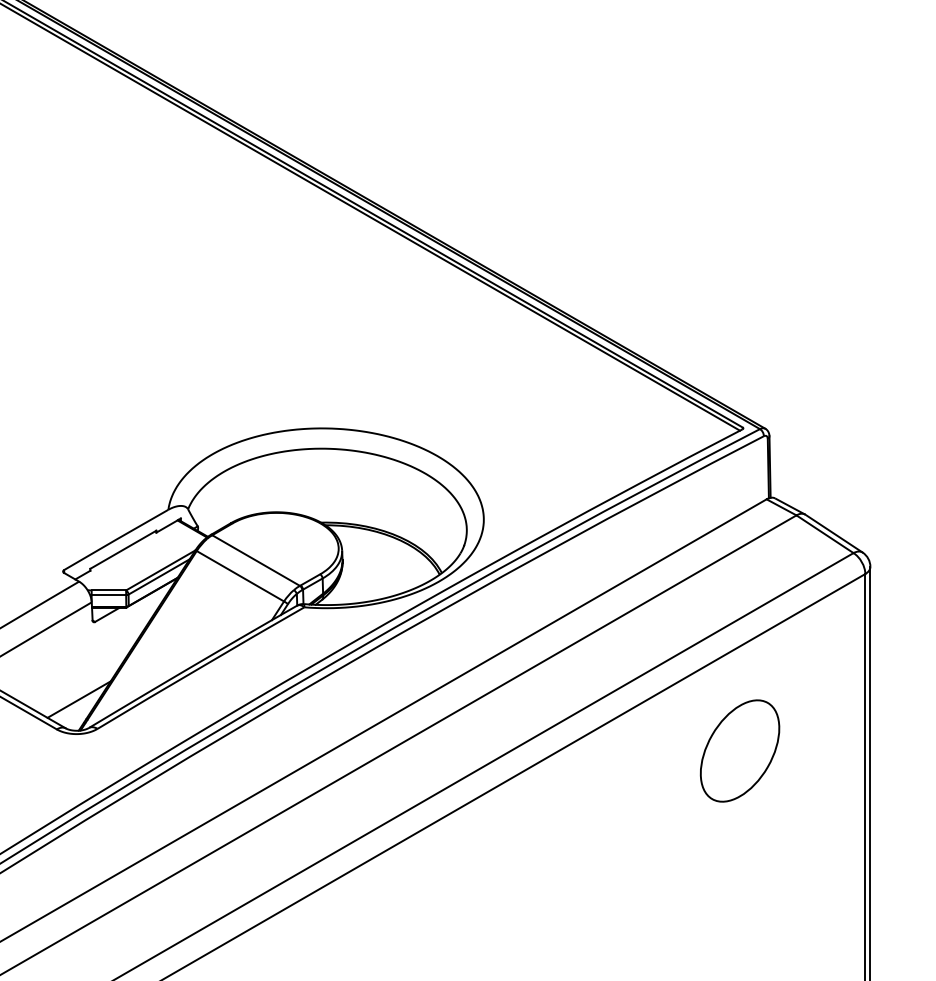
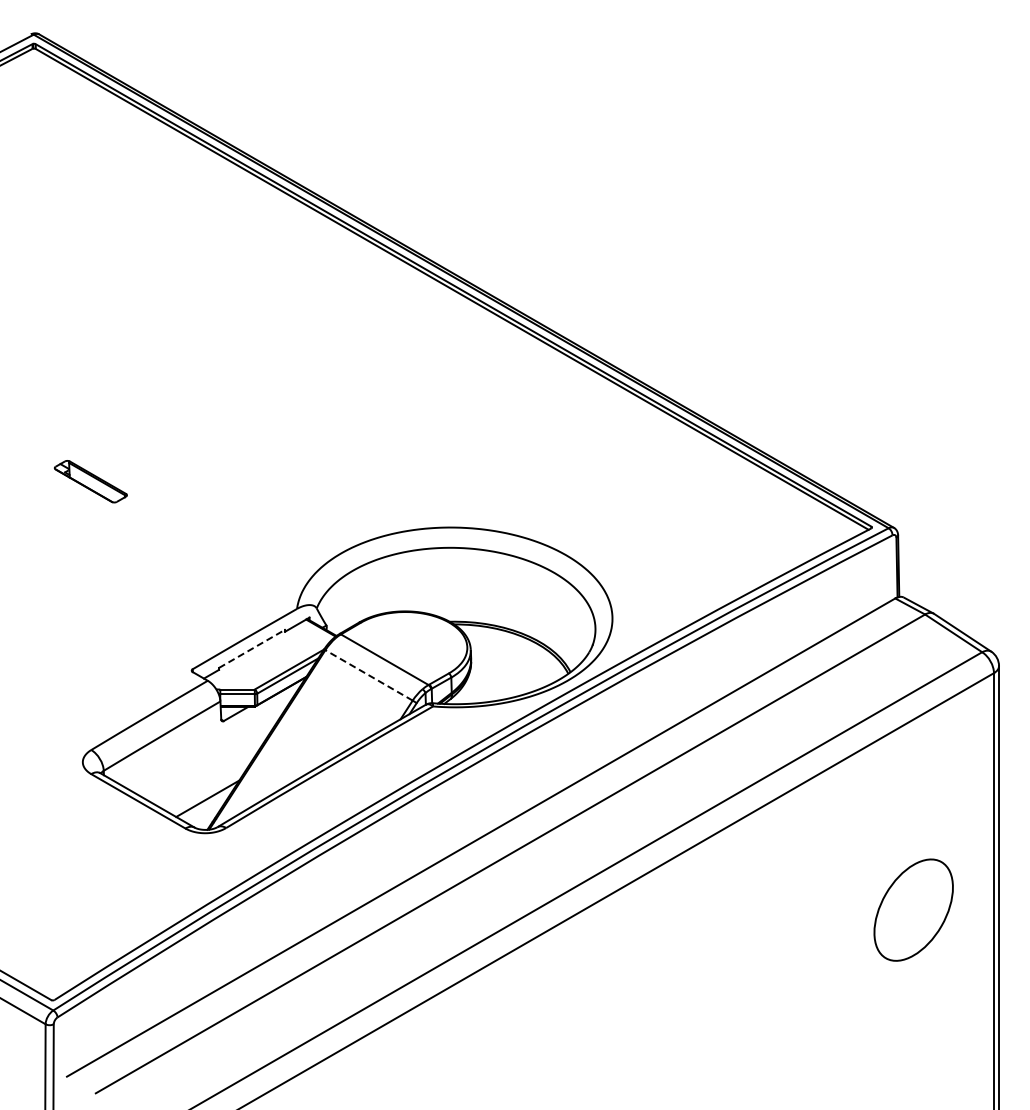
line: (123, 549) -> (252, 648), solid -> dashed
line: (239, 576) -> (368, 675), solid -> dashed
part: (739, 750) -> (913, 909), moved

